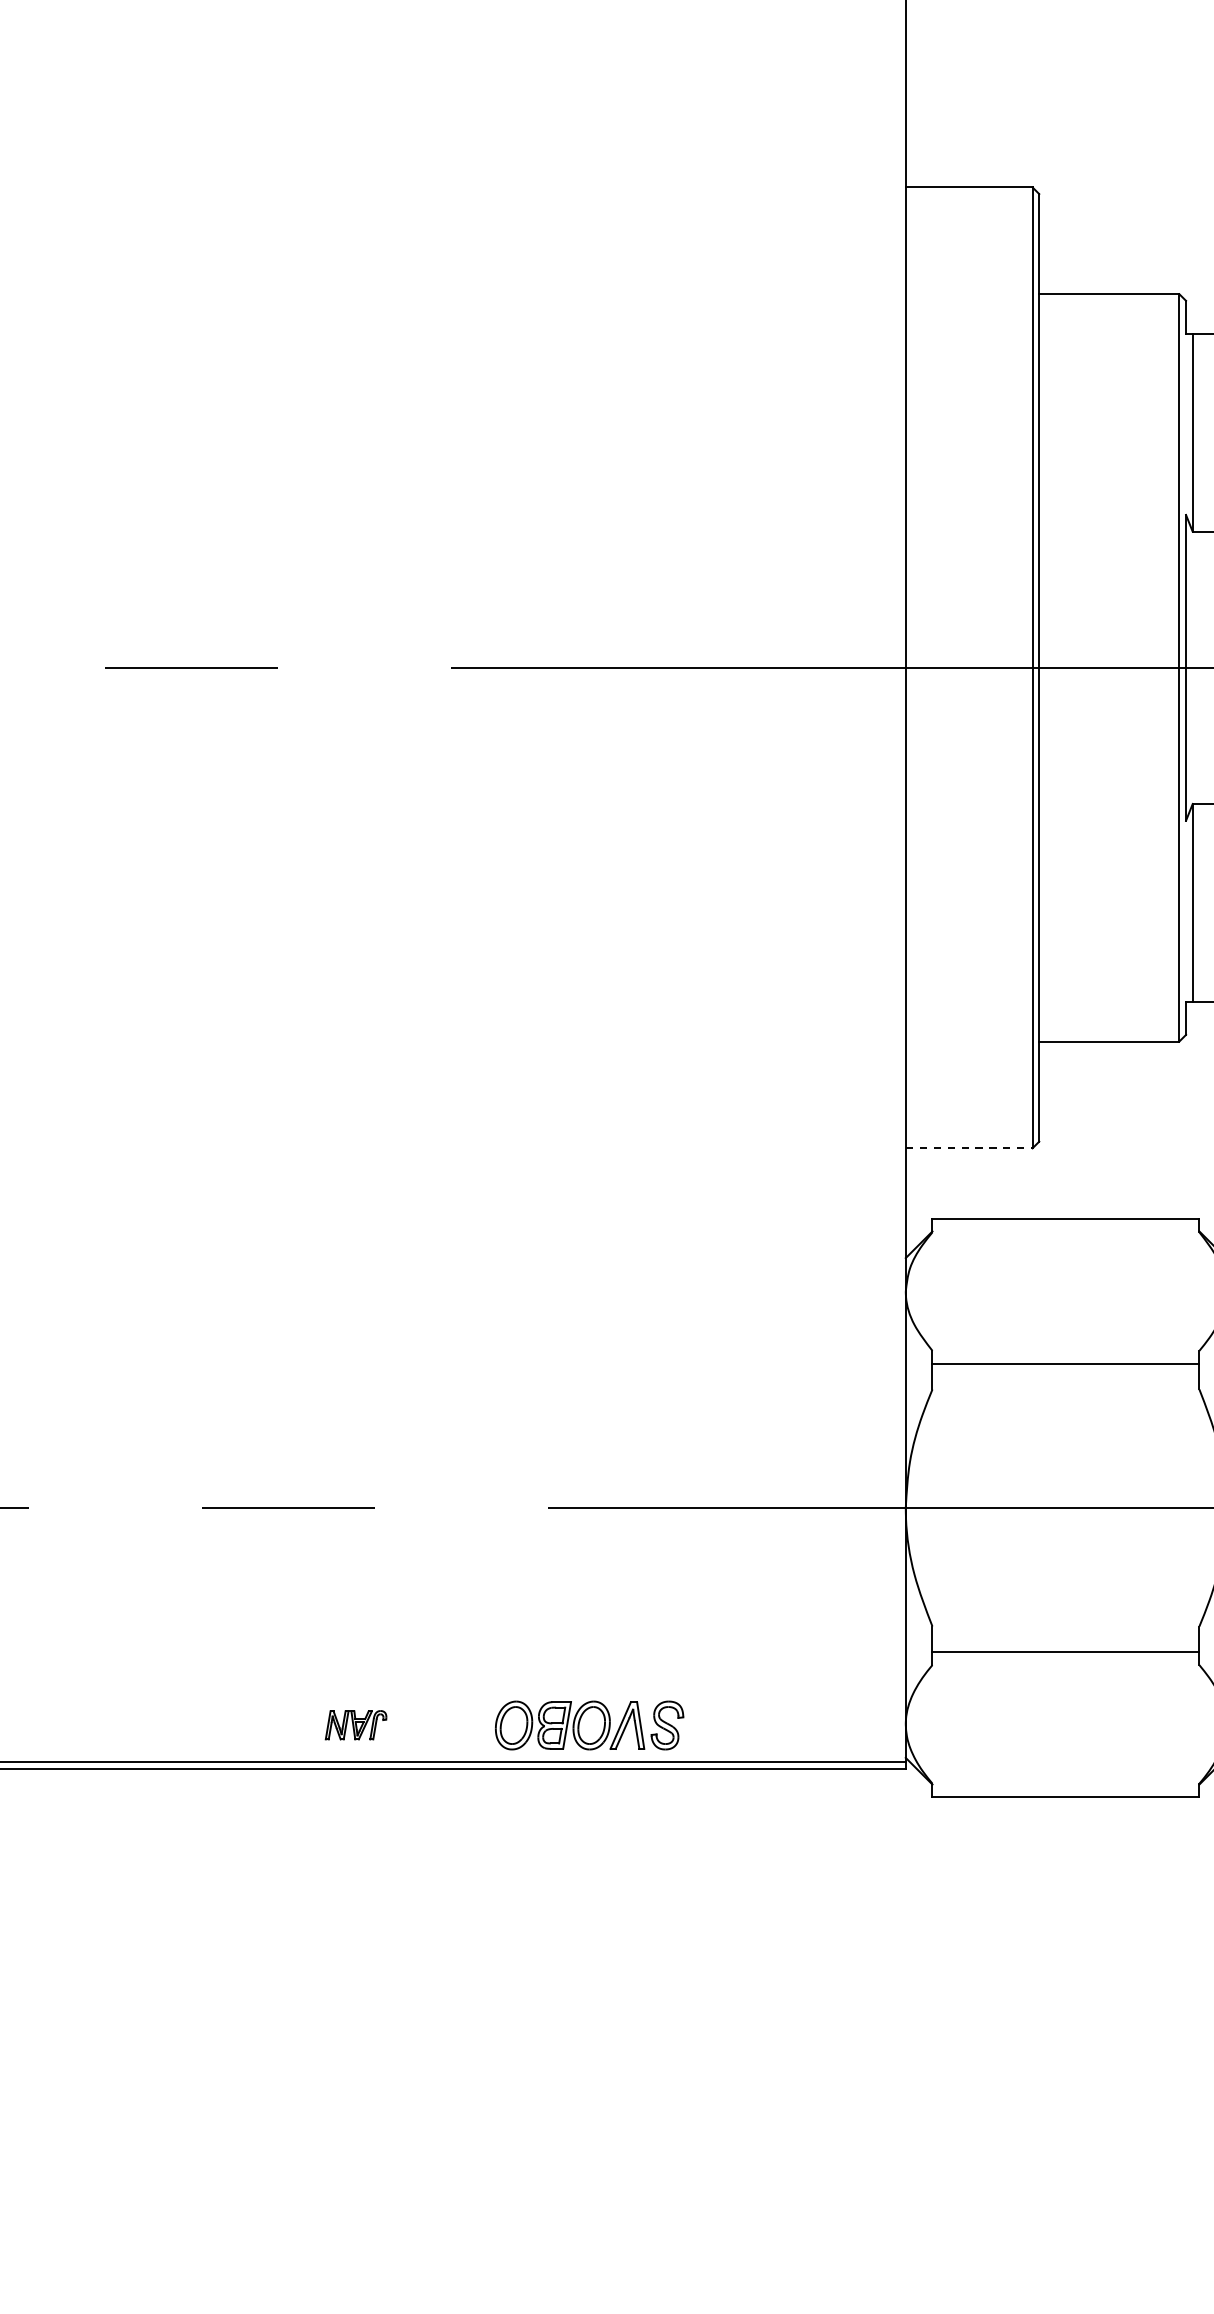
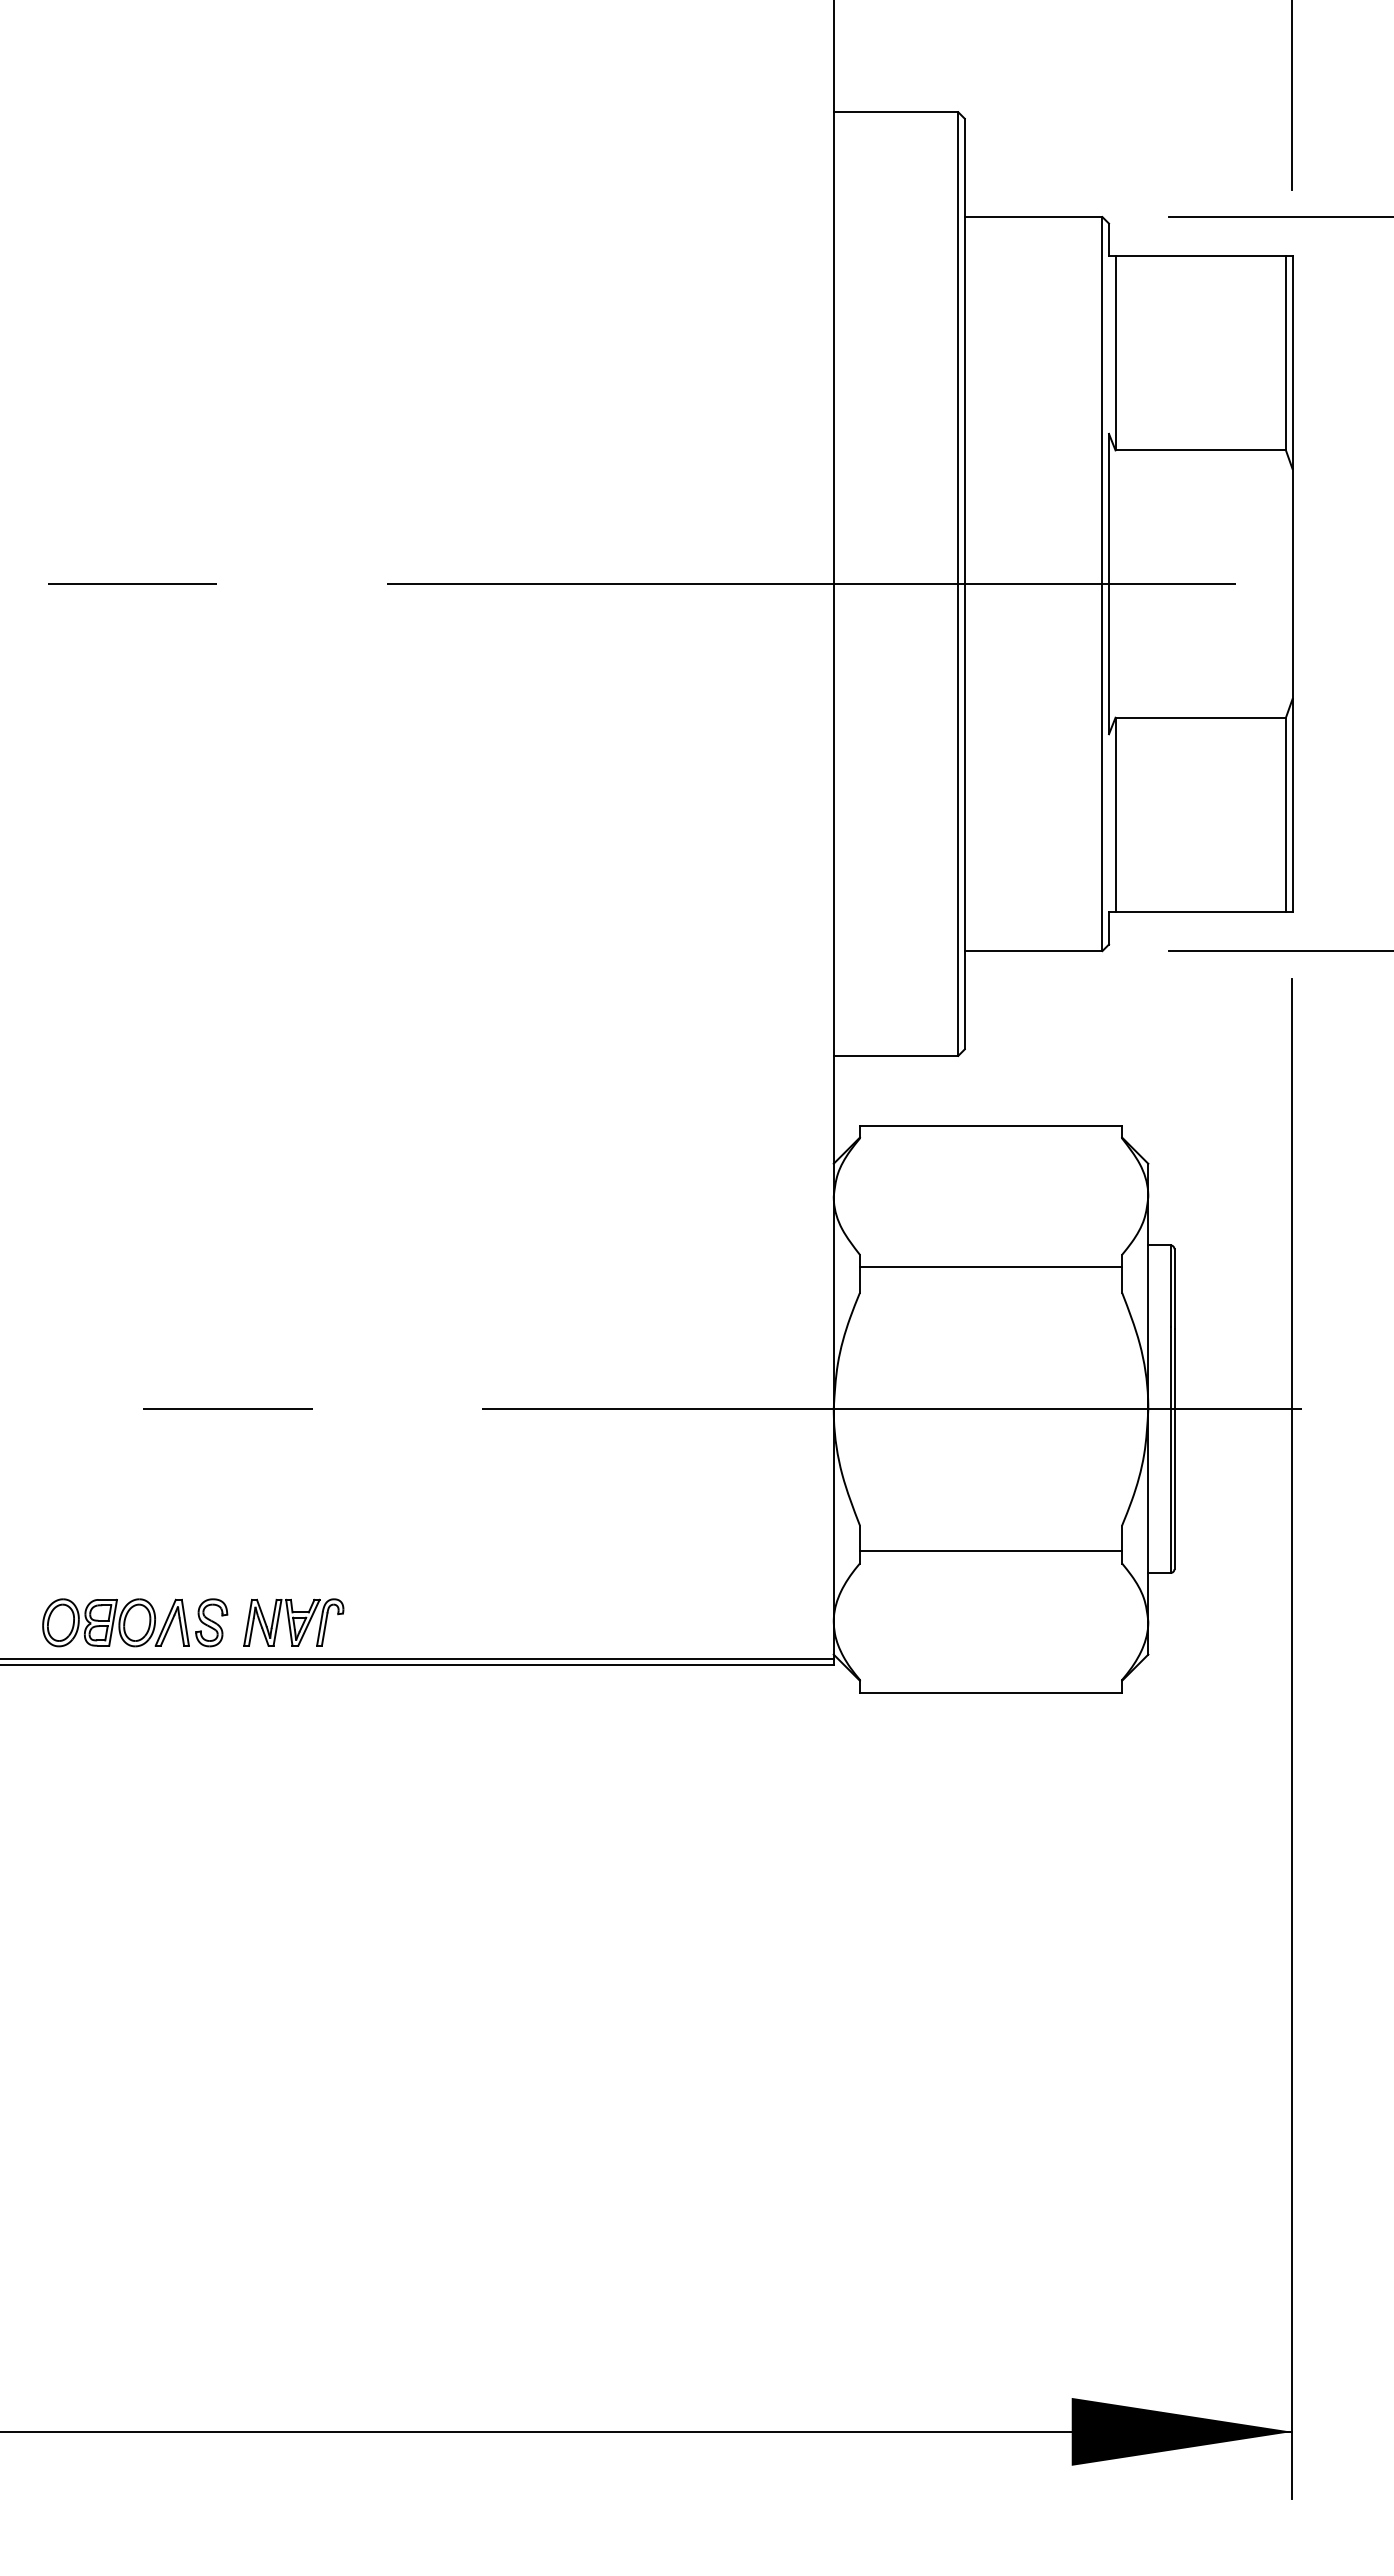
line: (969, 1147) -> (896, 1055), dashed -> solid
part: (355, 1725) -> (293, 1622), size x1.67
part: (589, 1725) -> (135, 1622), moved

